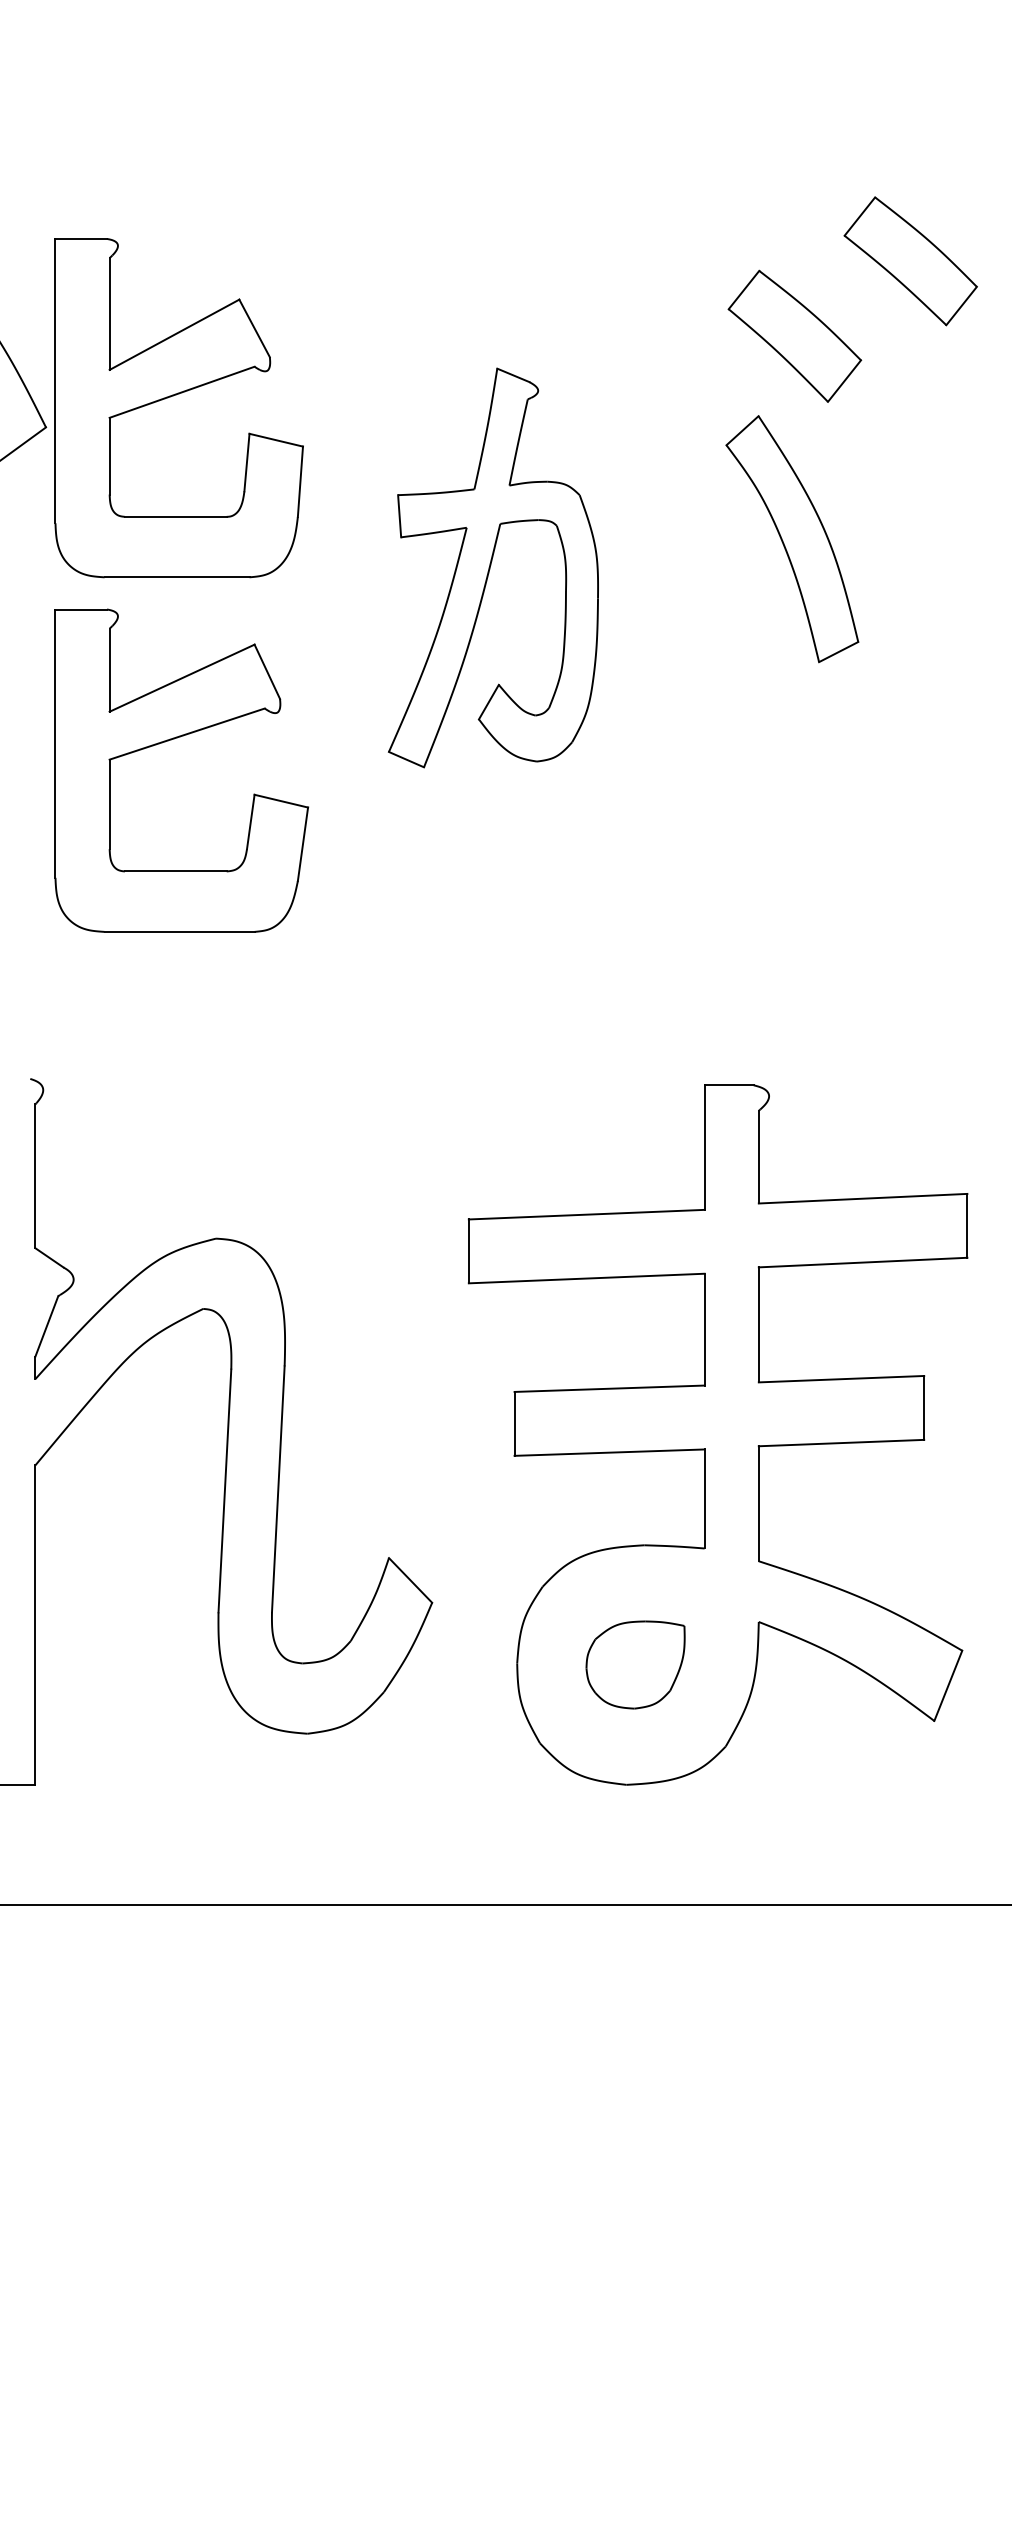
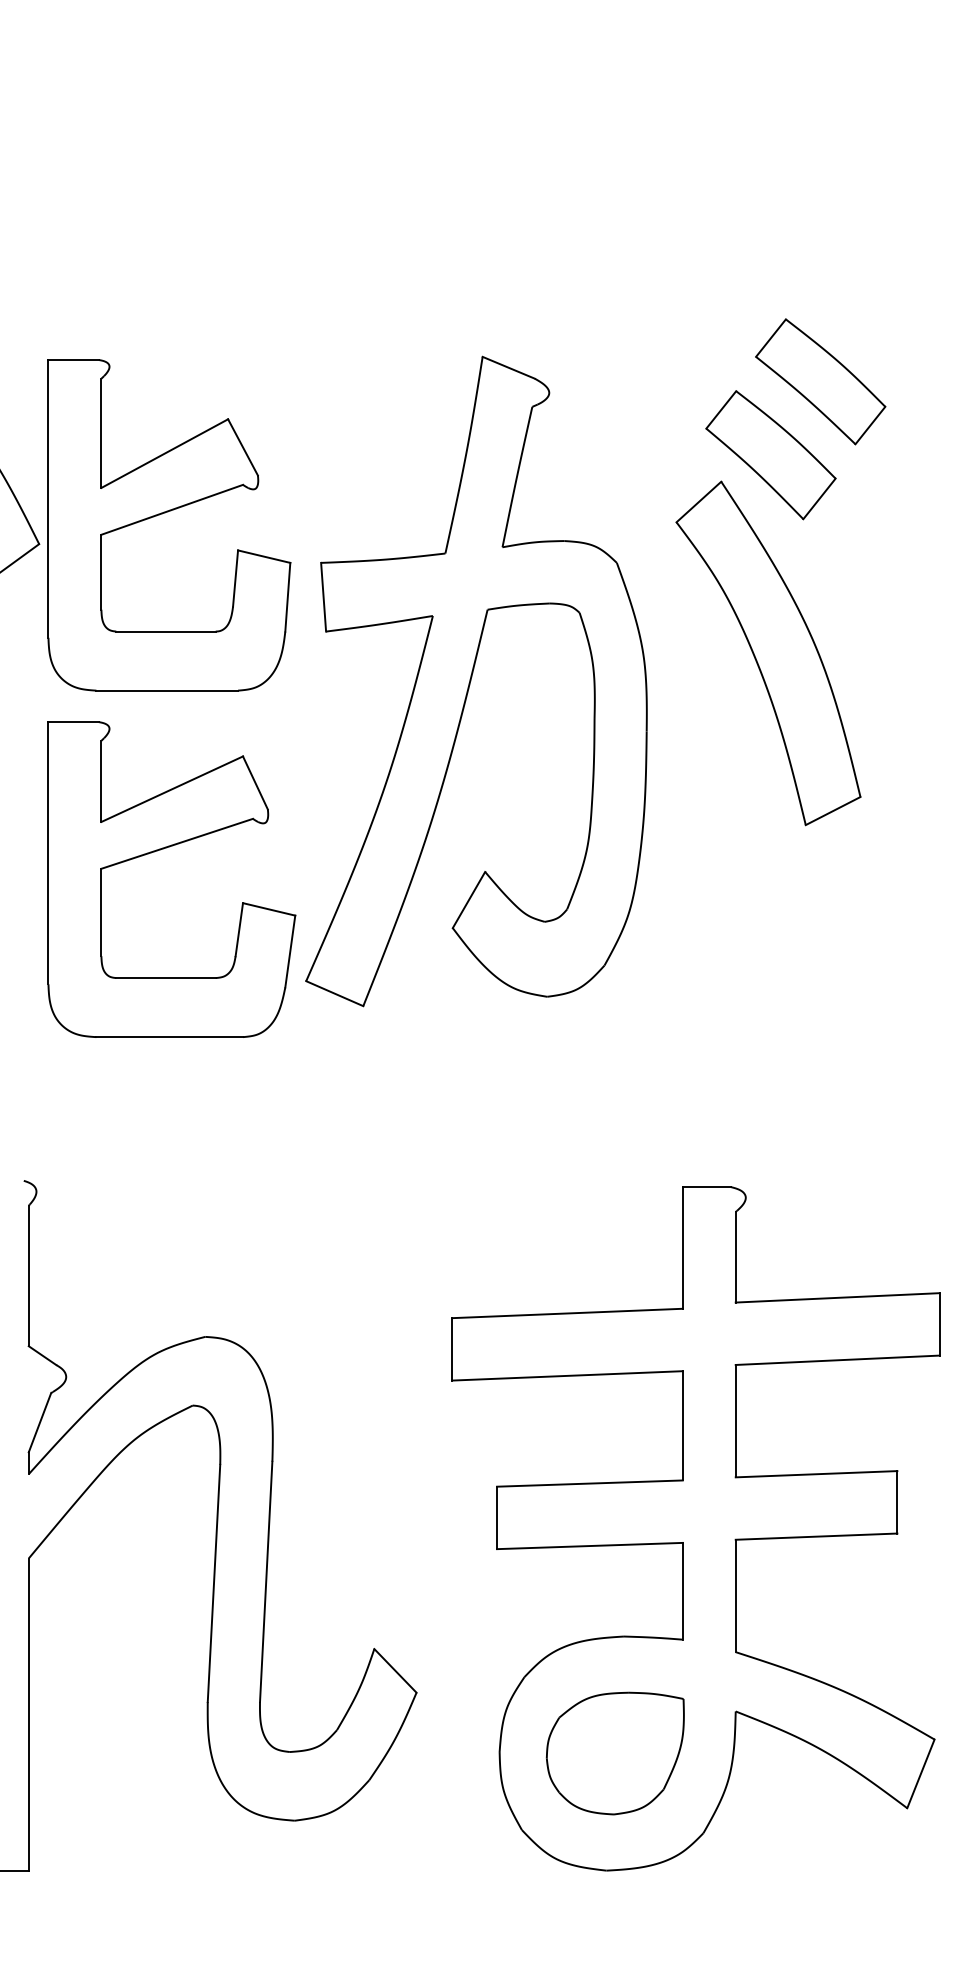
part: (910, 261) -> (820, 382), moved
part: (792, 538) -> (768, 652), size x1.43
part: (493, 567) -> (476, 681), size x1.67
part: (635, 1664) -> (615, 1753), size x1.43

